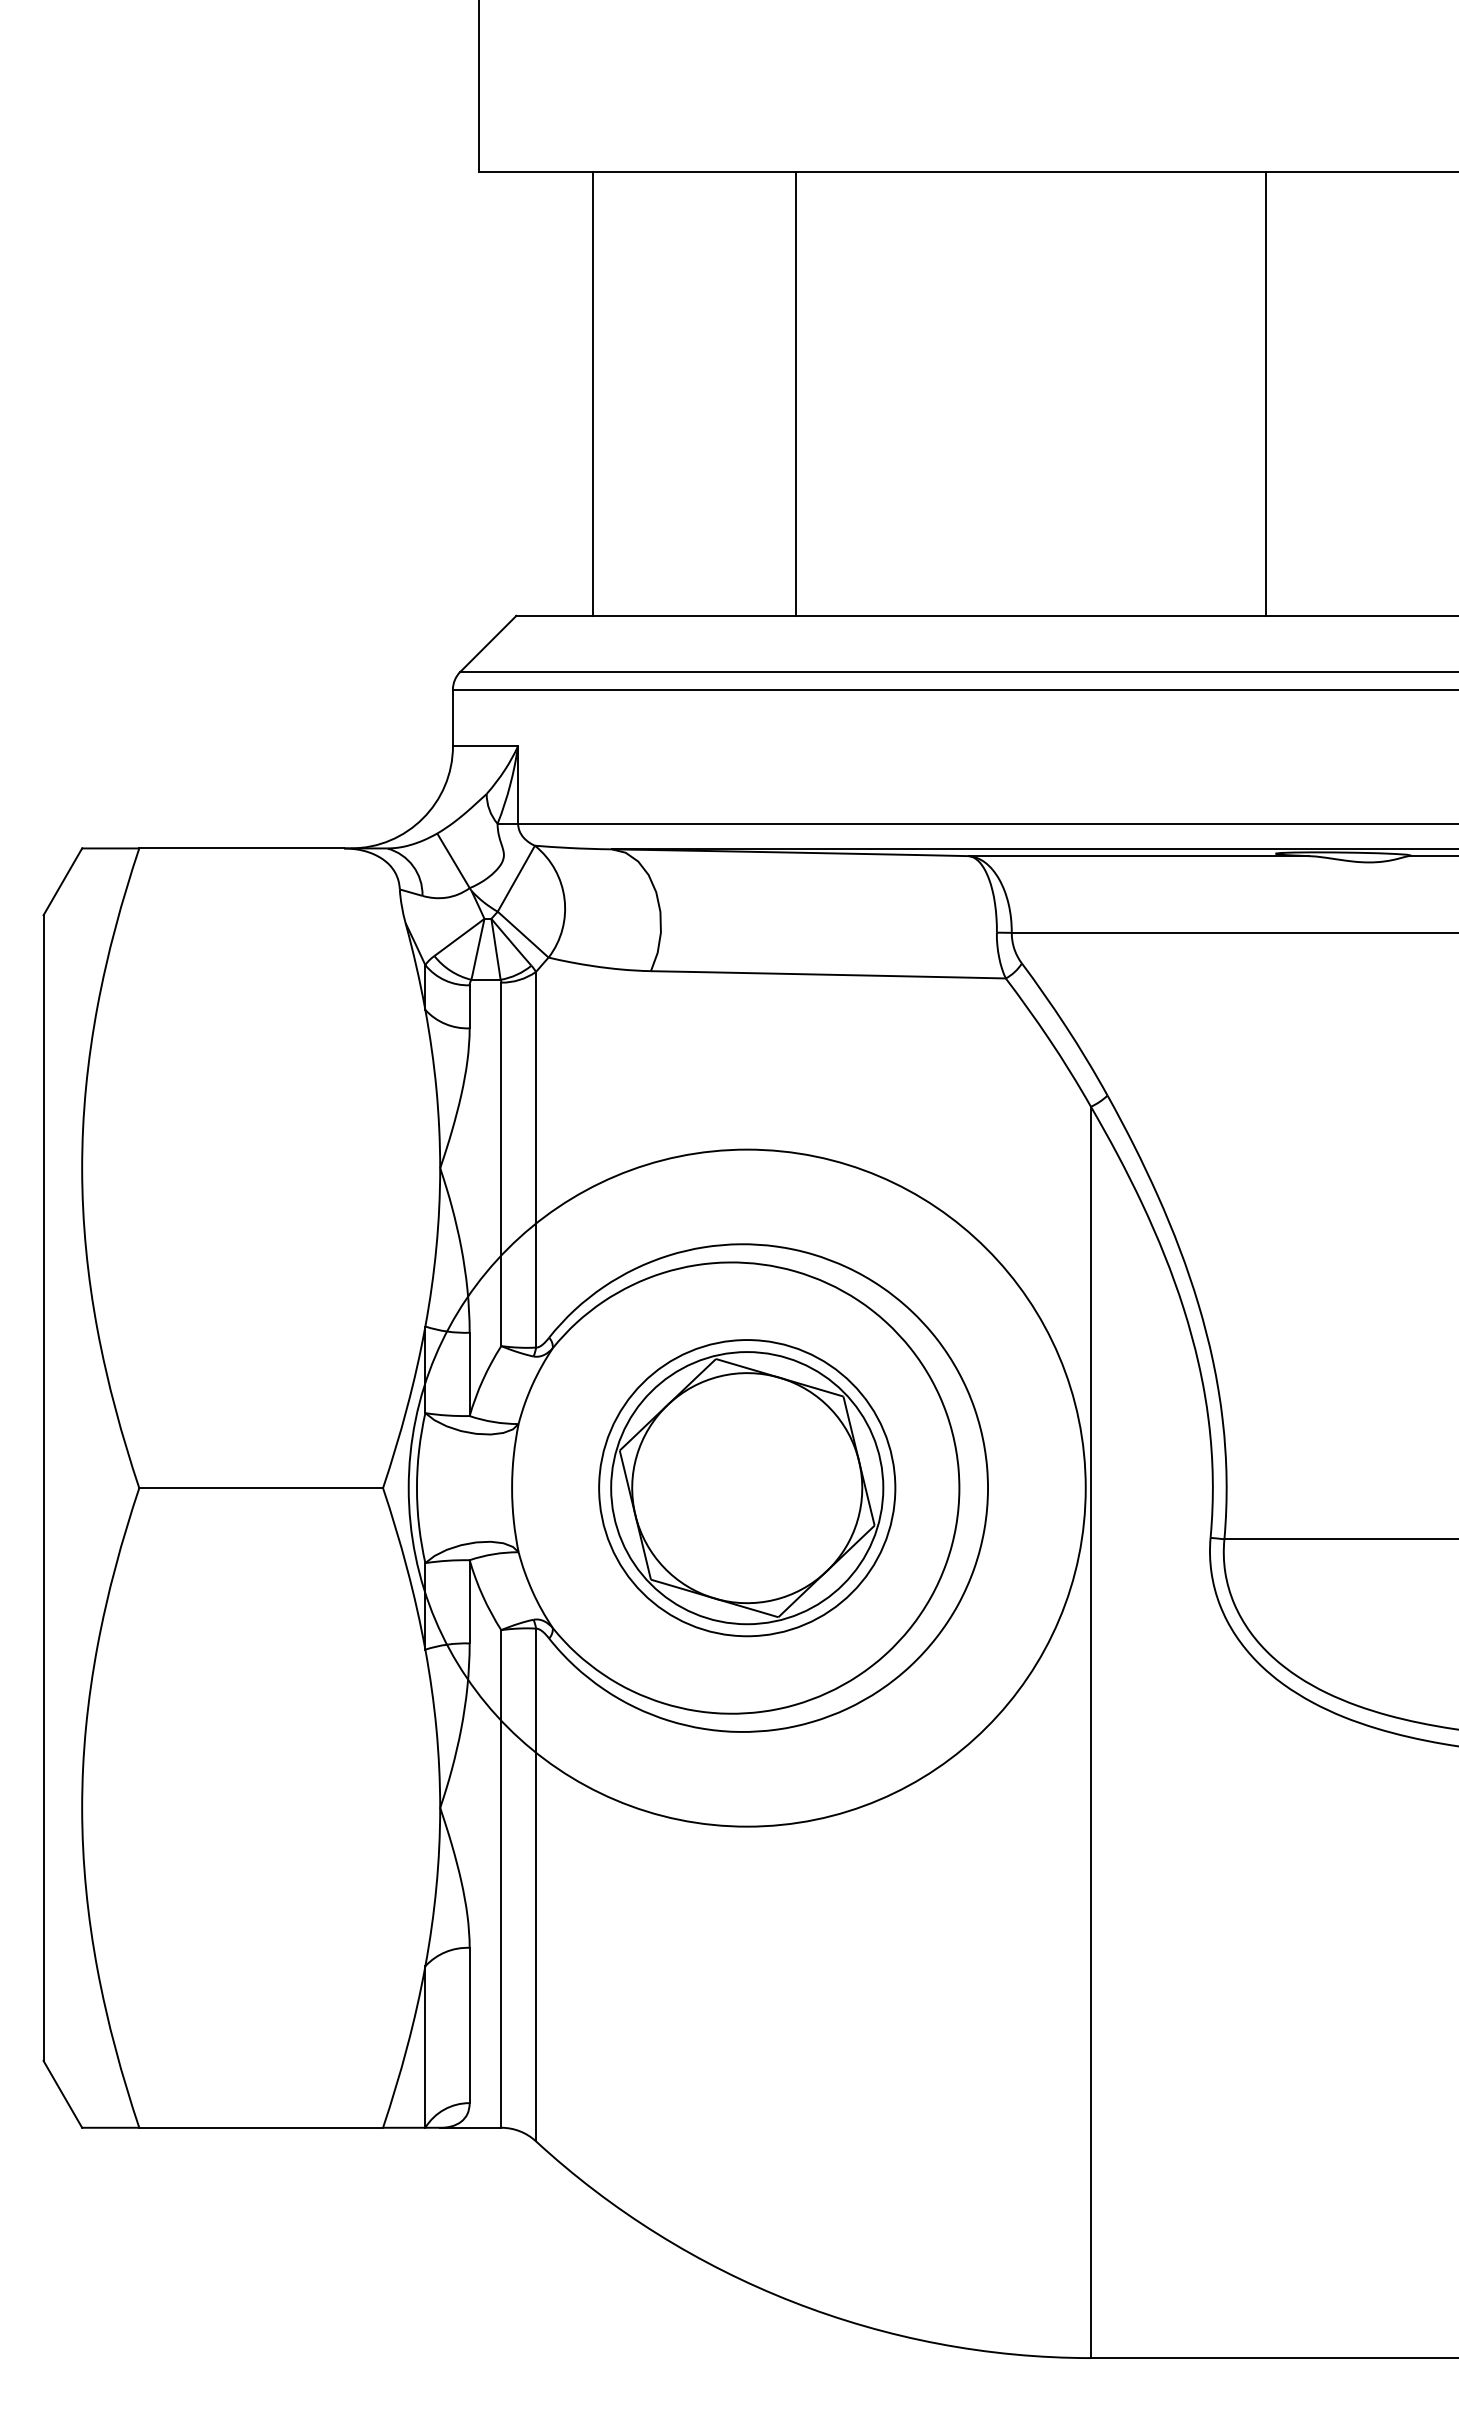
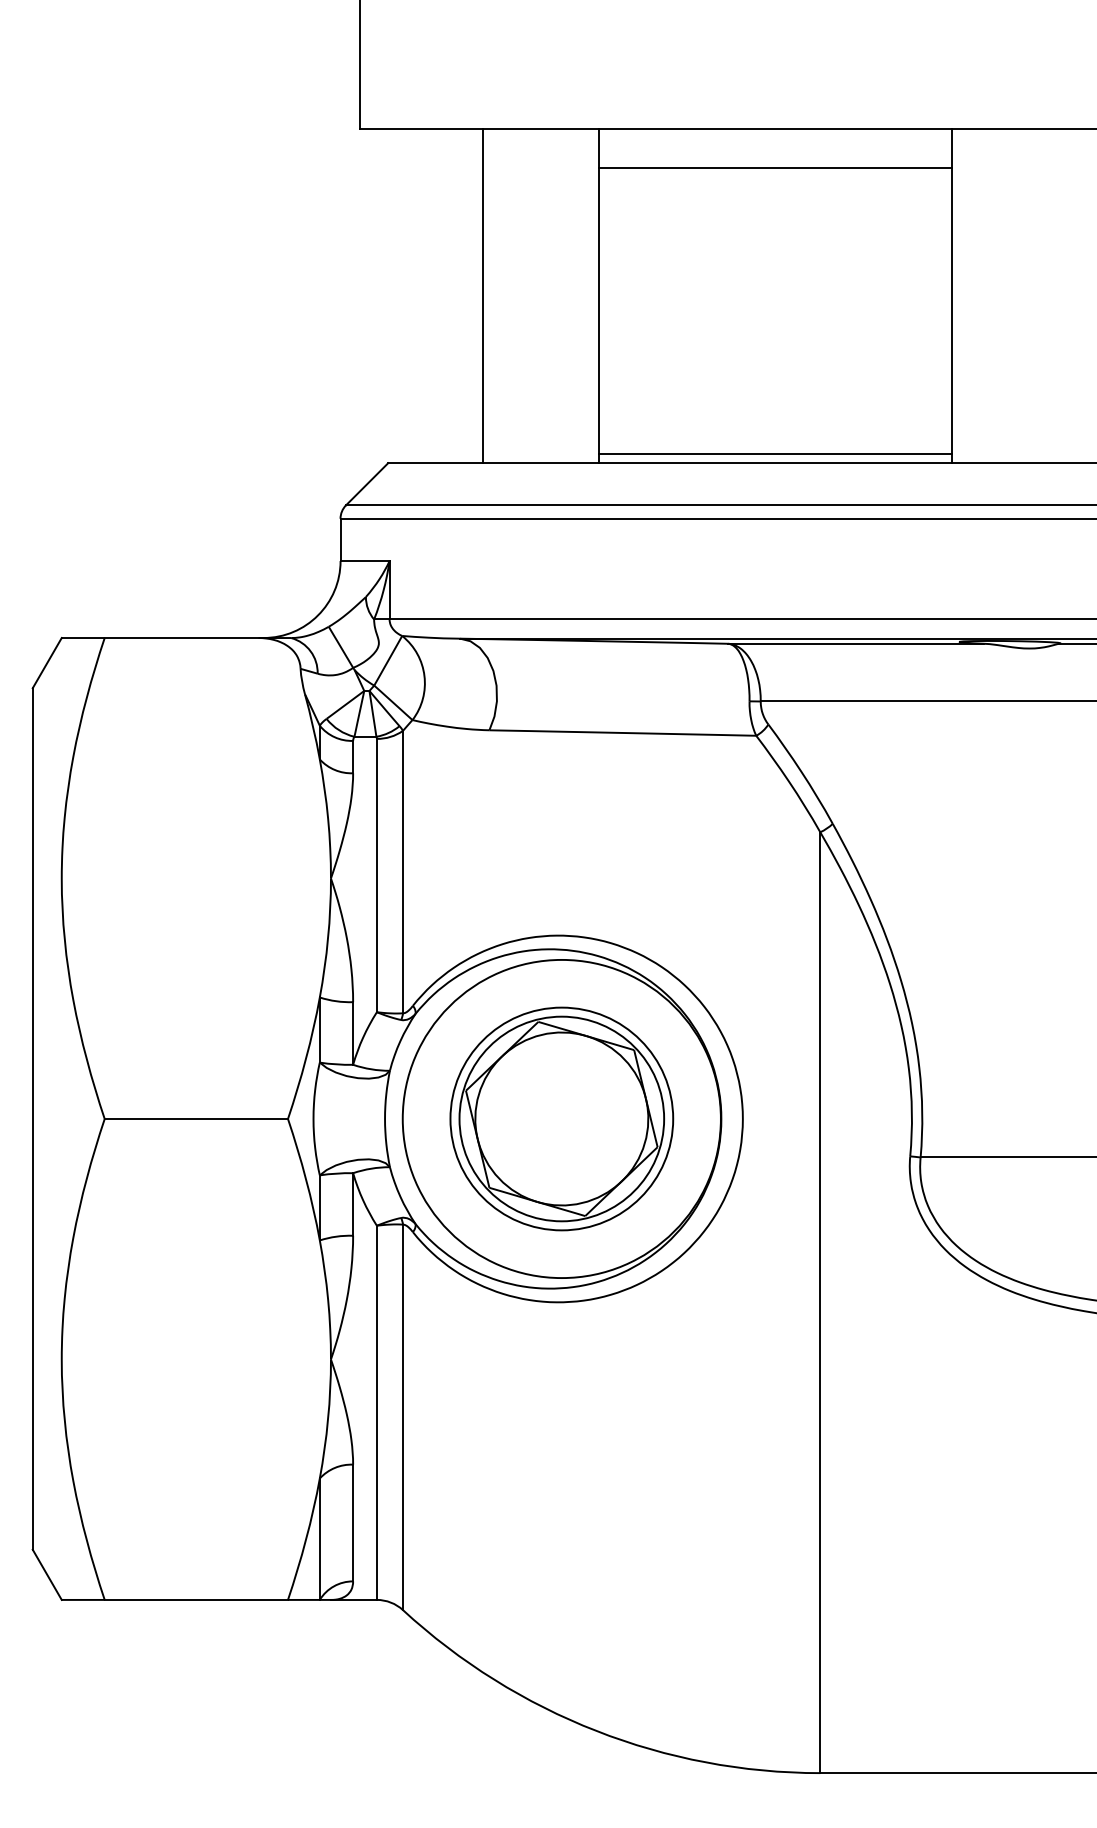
line: (1031, 223) -> (775, 168), added
line: (592, 393) -> (483, 295), moved
line: (1031, 603) -> (775, 453), added
circle: (746, 1487) -> (561, 1118), size x0.62

